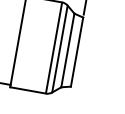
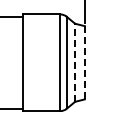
line: (68, 50) -> (75, 62), solid -> dashed
line: (76, 51) -> (84, 62), solid -> dashed

